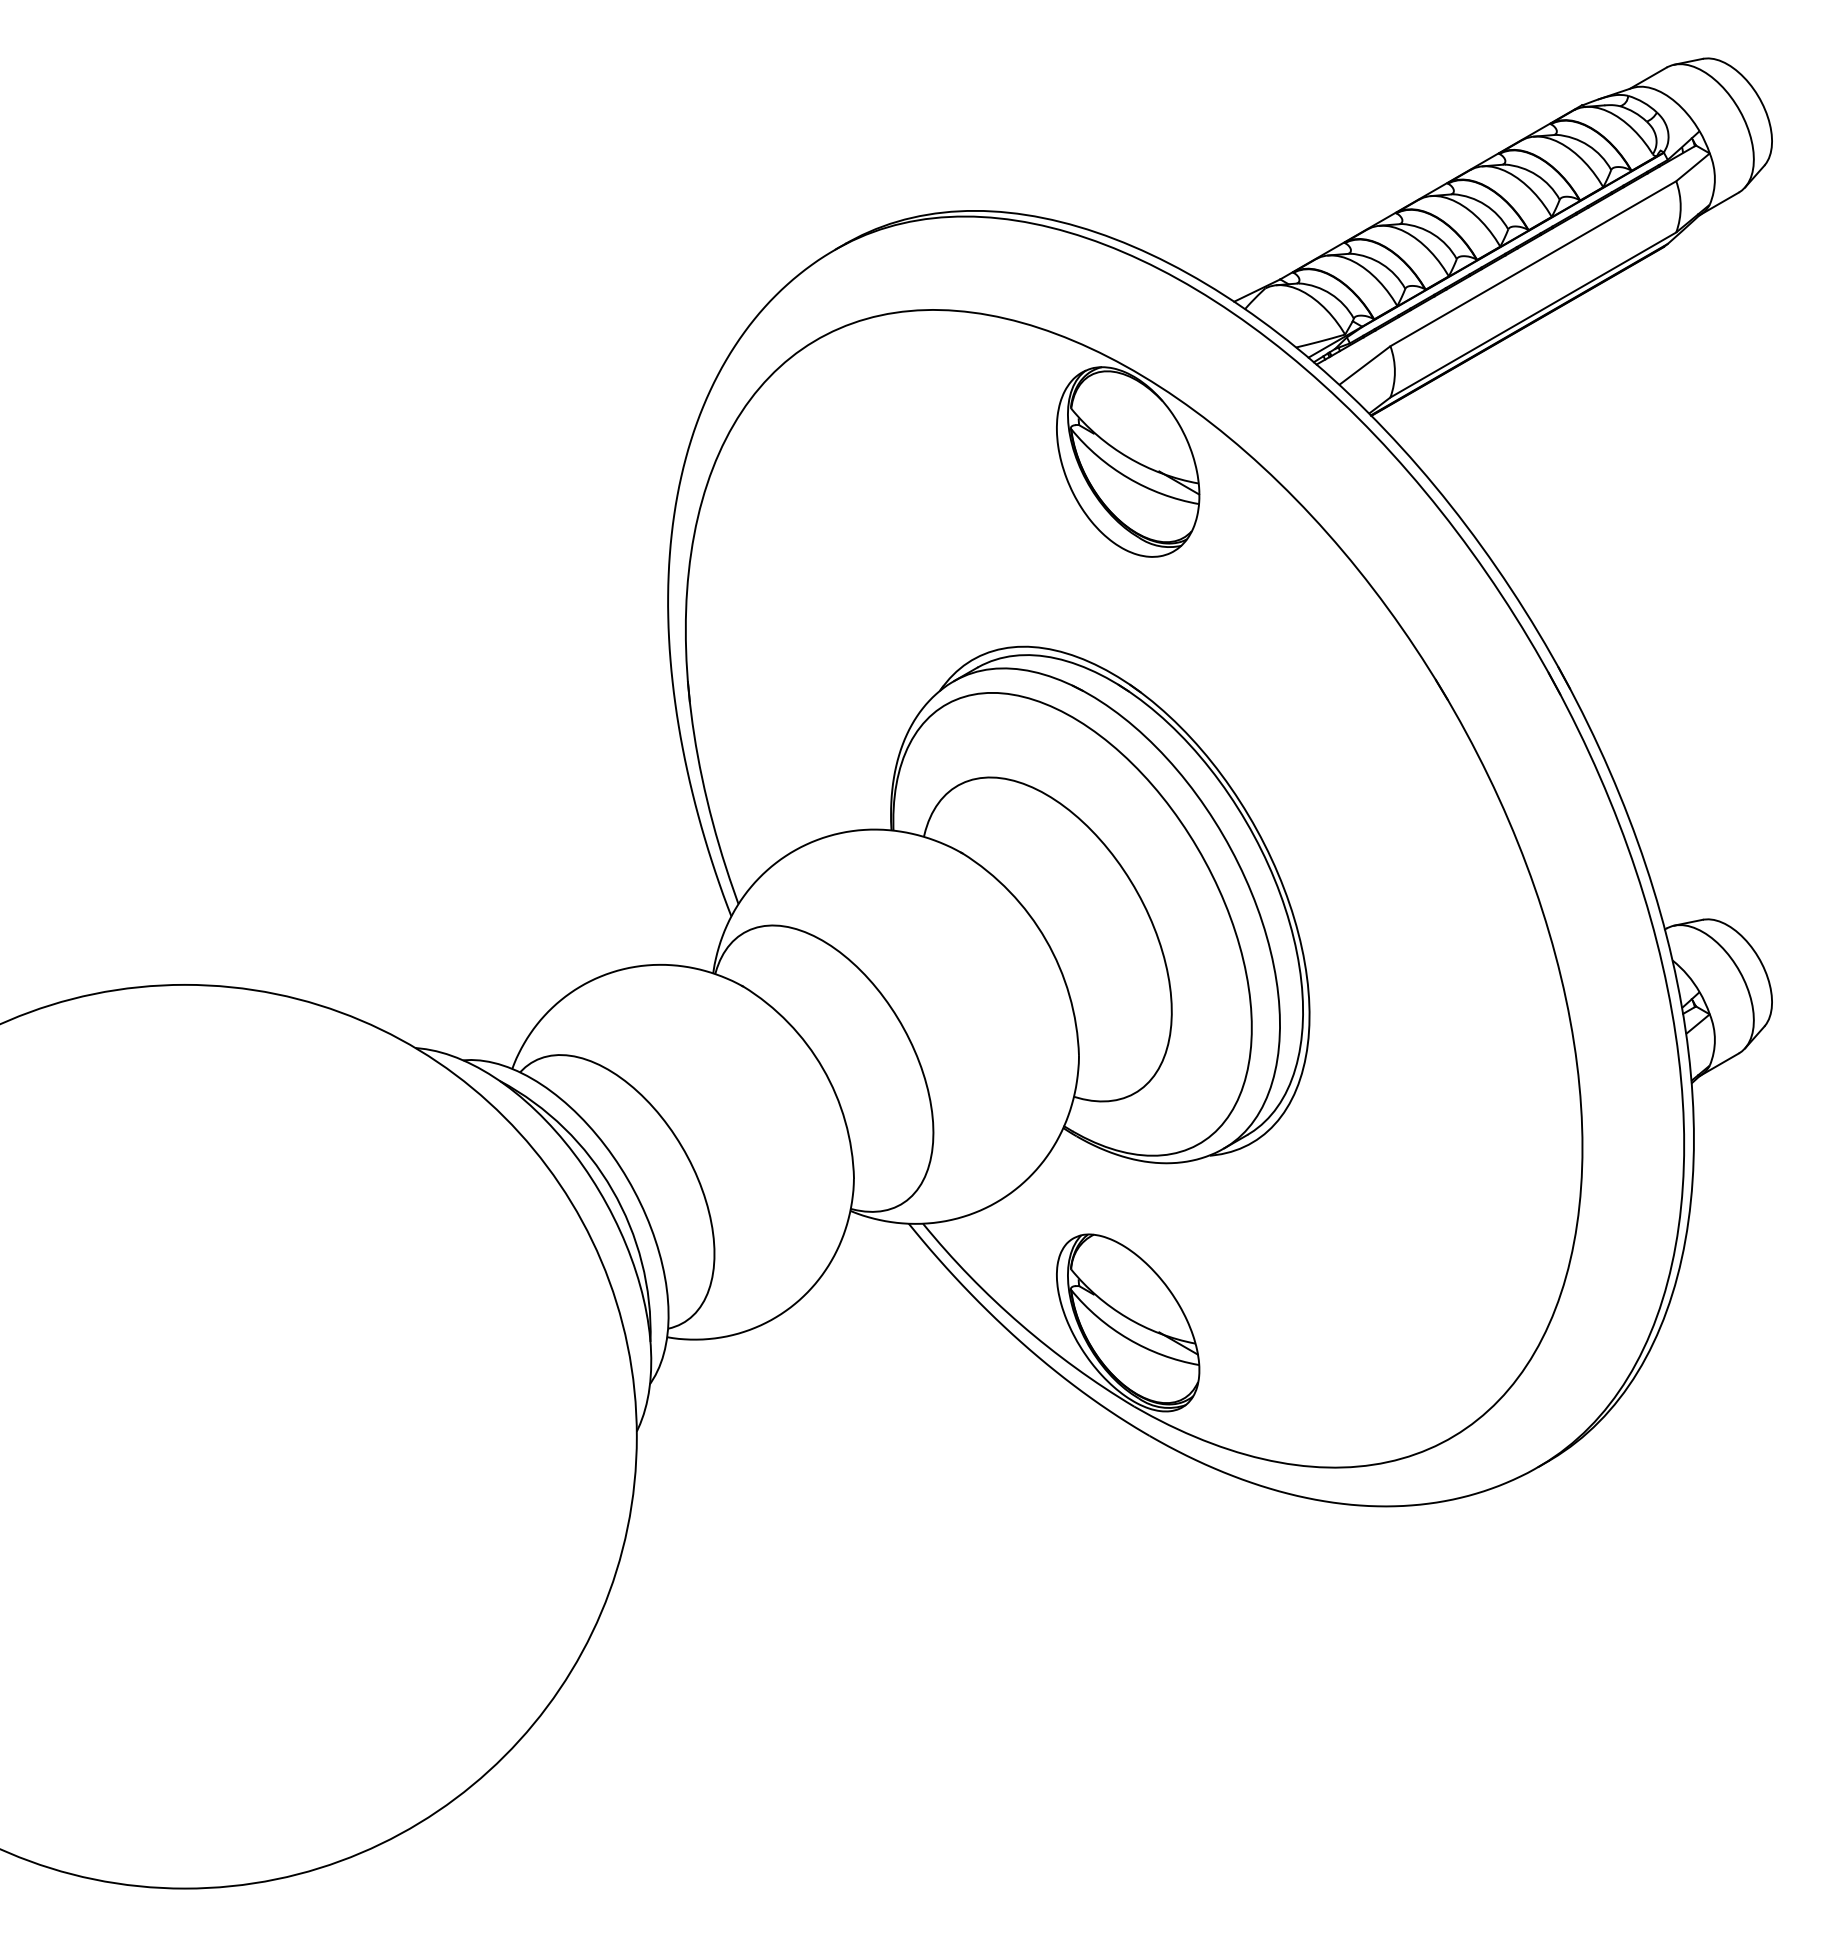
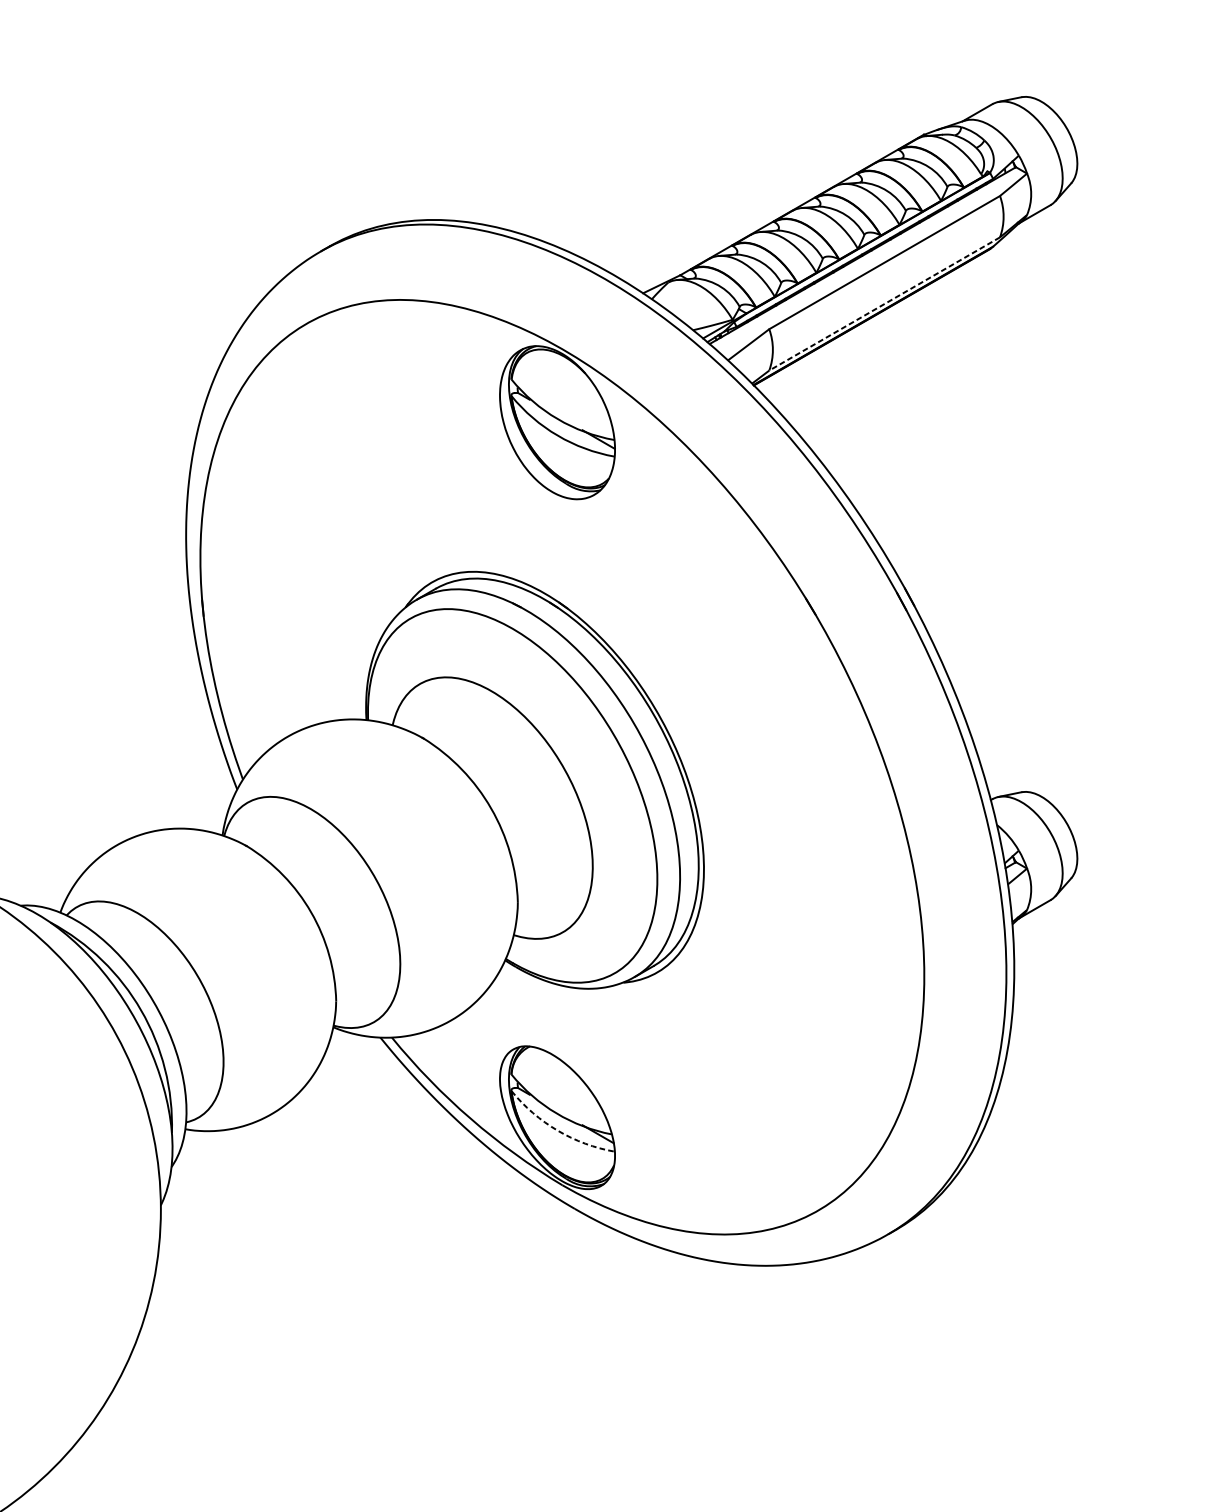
line: (1533, 314) -> (884, 303), solid -> dashed
arc: (1128, 1339) -> (557, 1131), solid -> dashed

